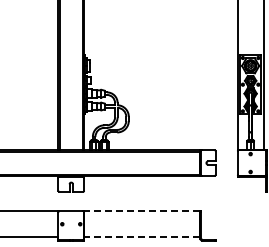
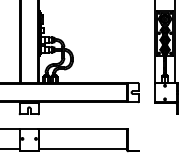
line: (141, 211) -> (82, 129), dashed -> solid
line: (141, 237) -> (82, 148), dashed -> solid

